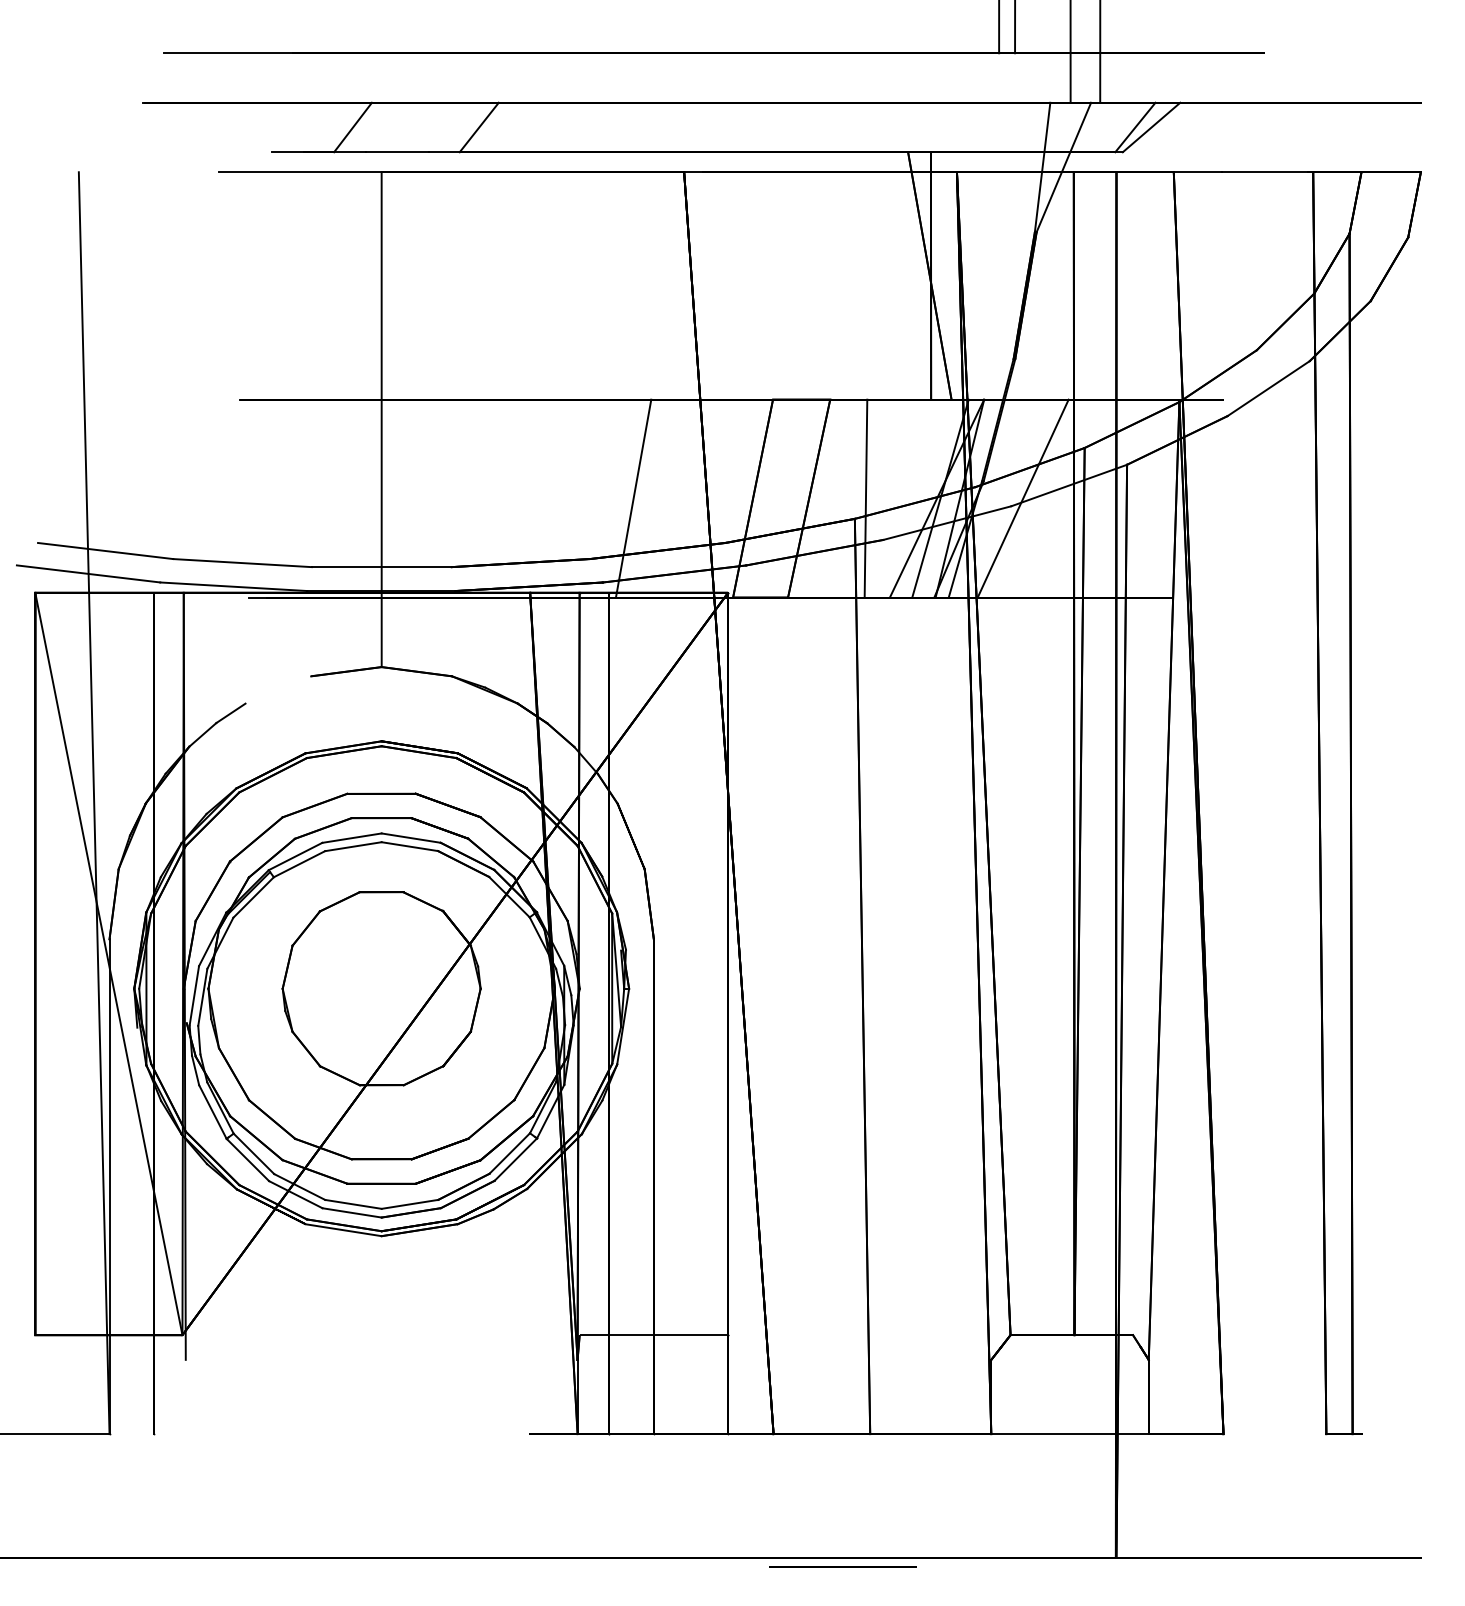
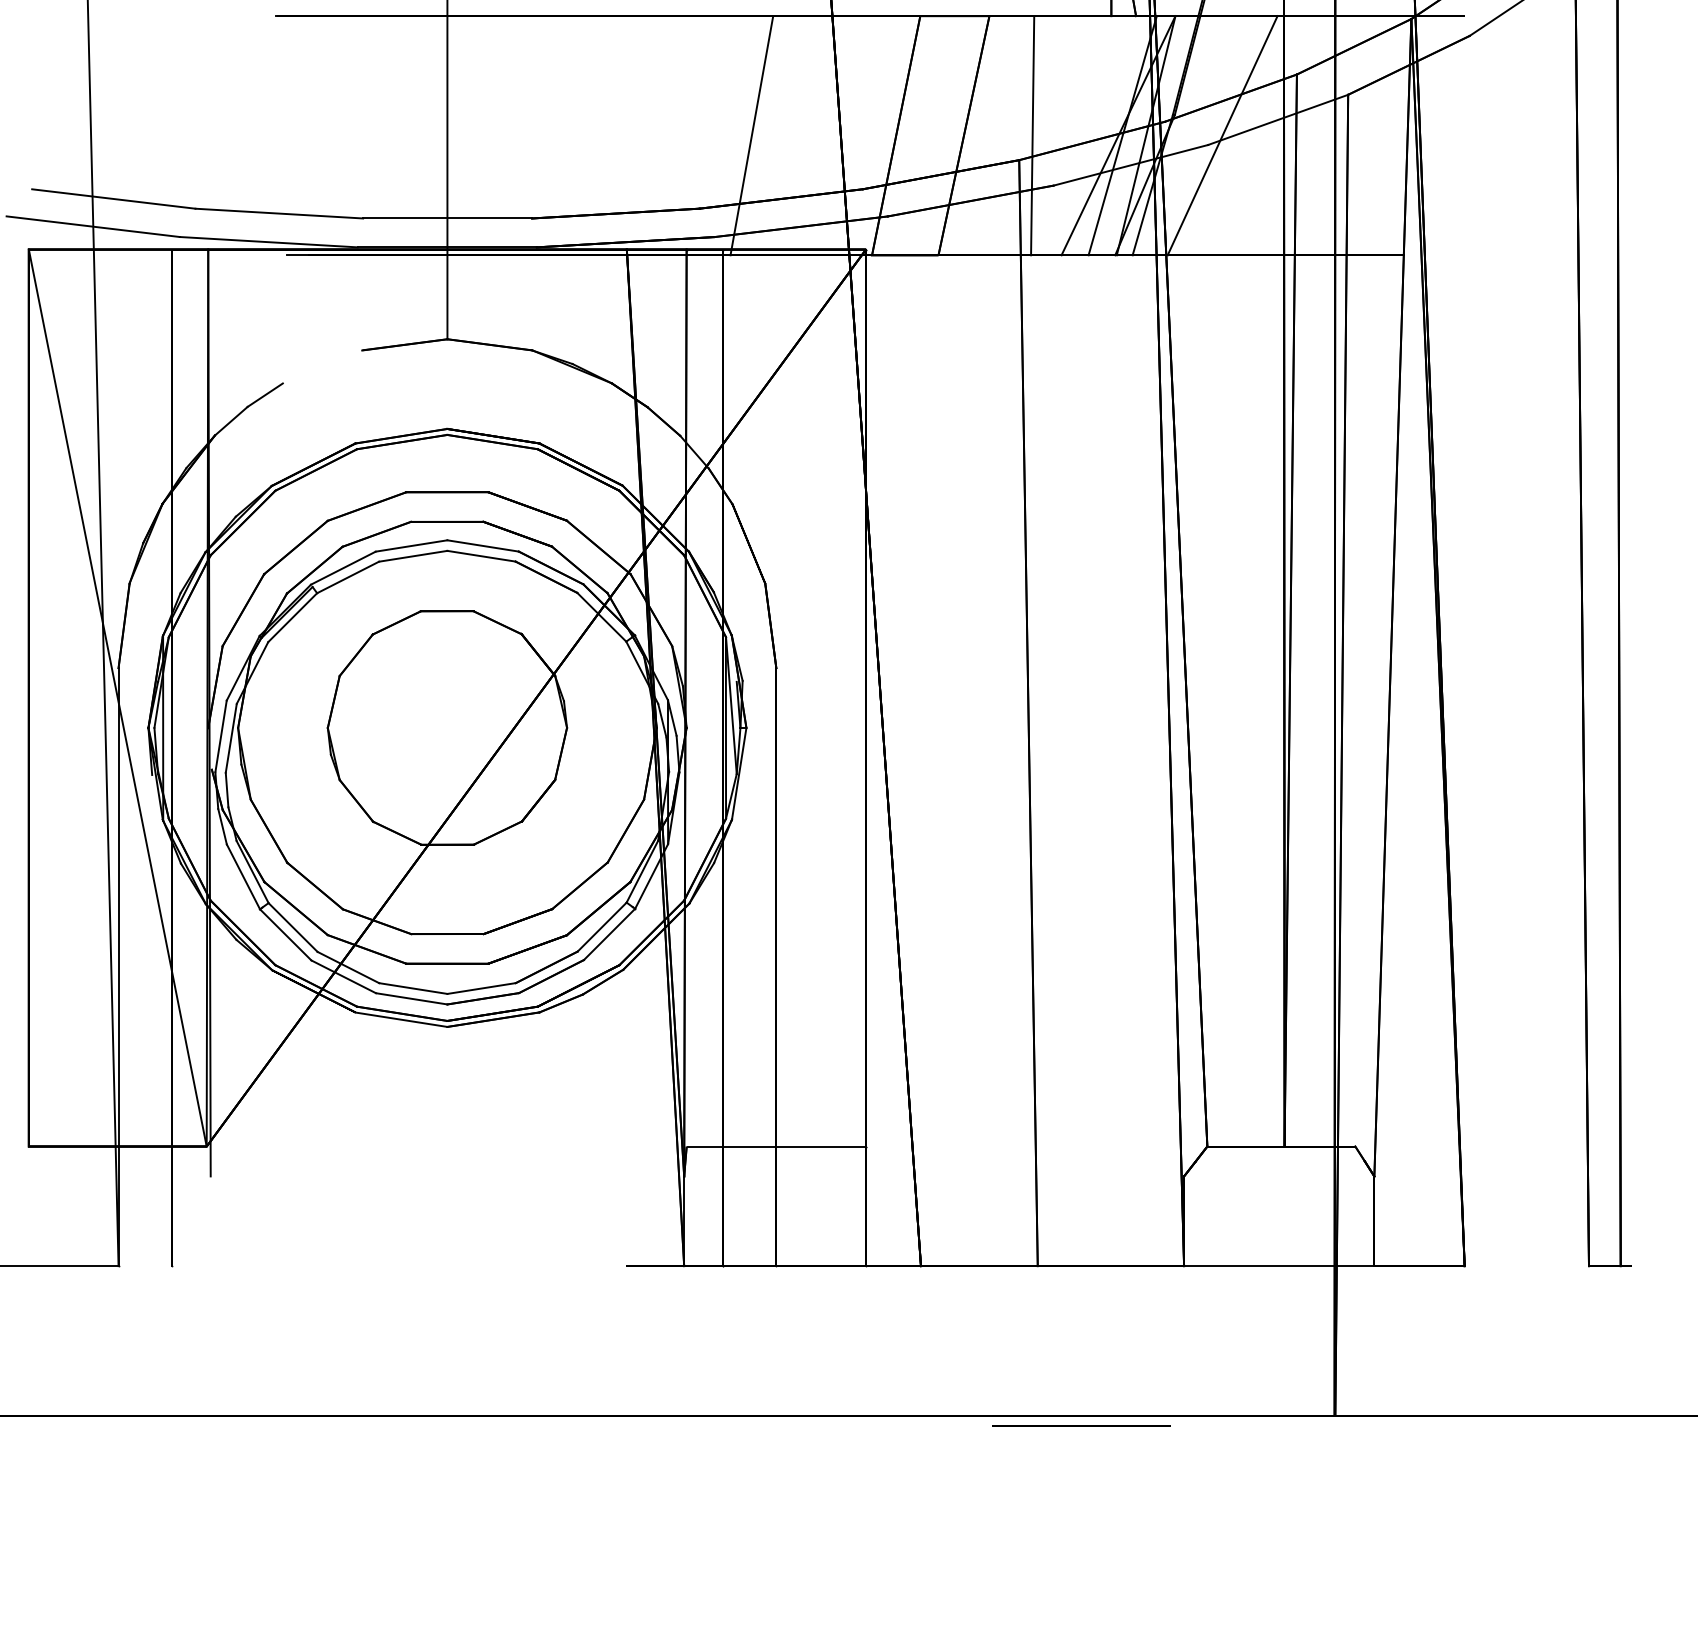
line: (842, 1566) -> (1080, 1426), moved

